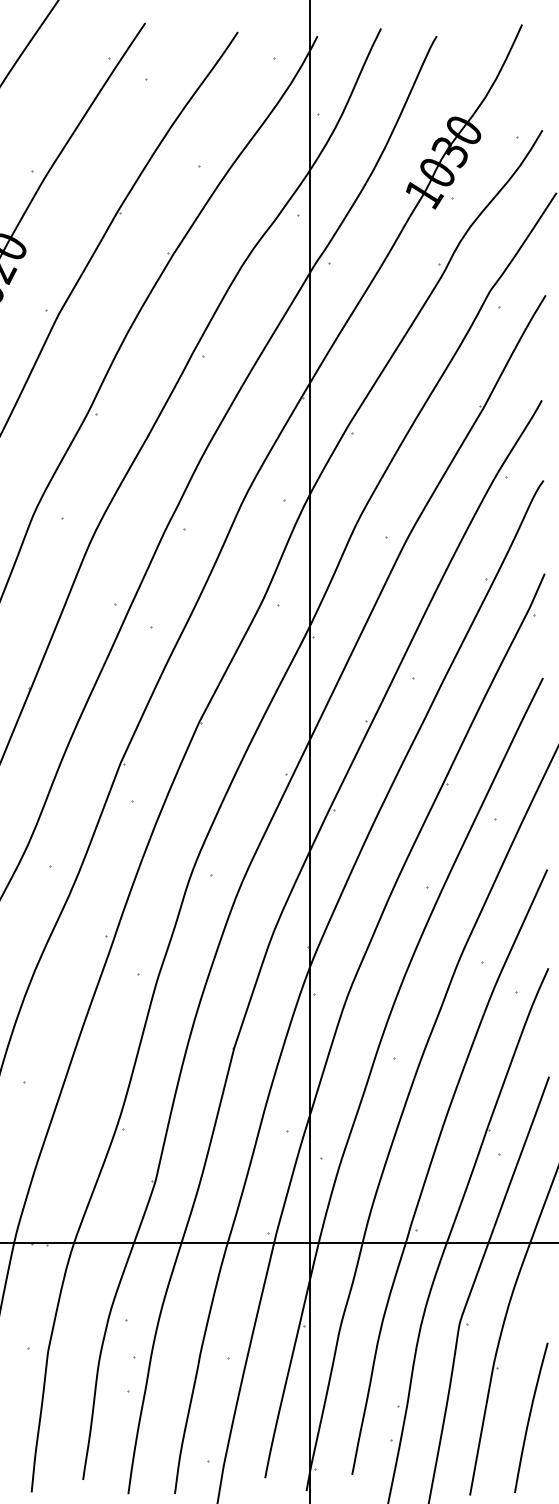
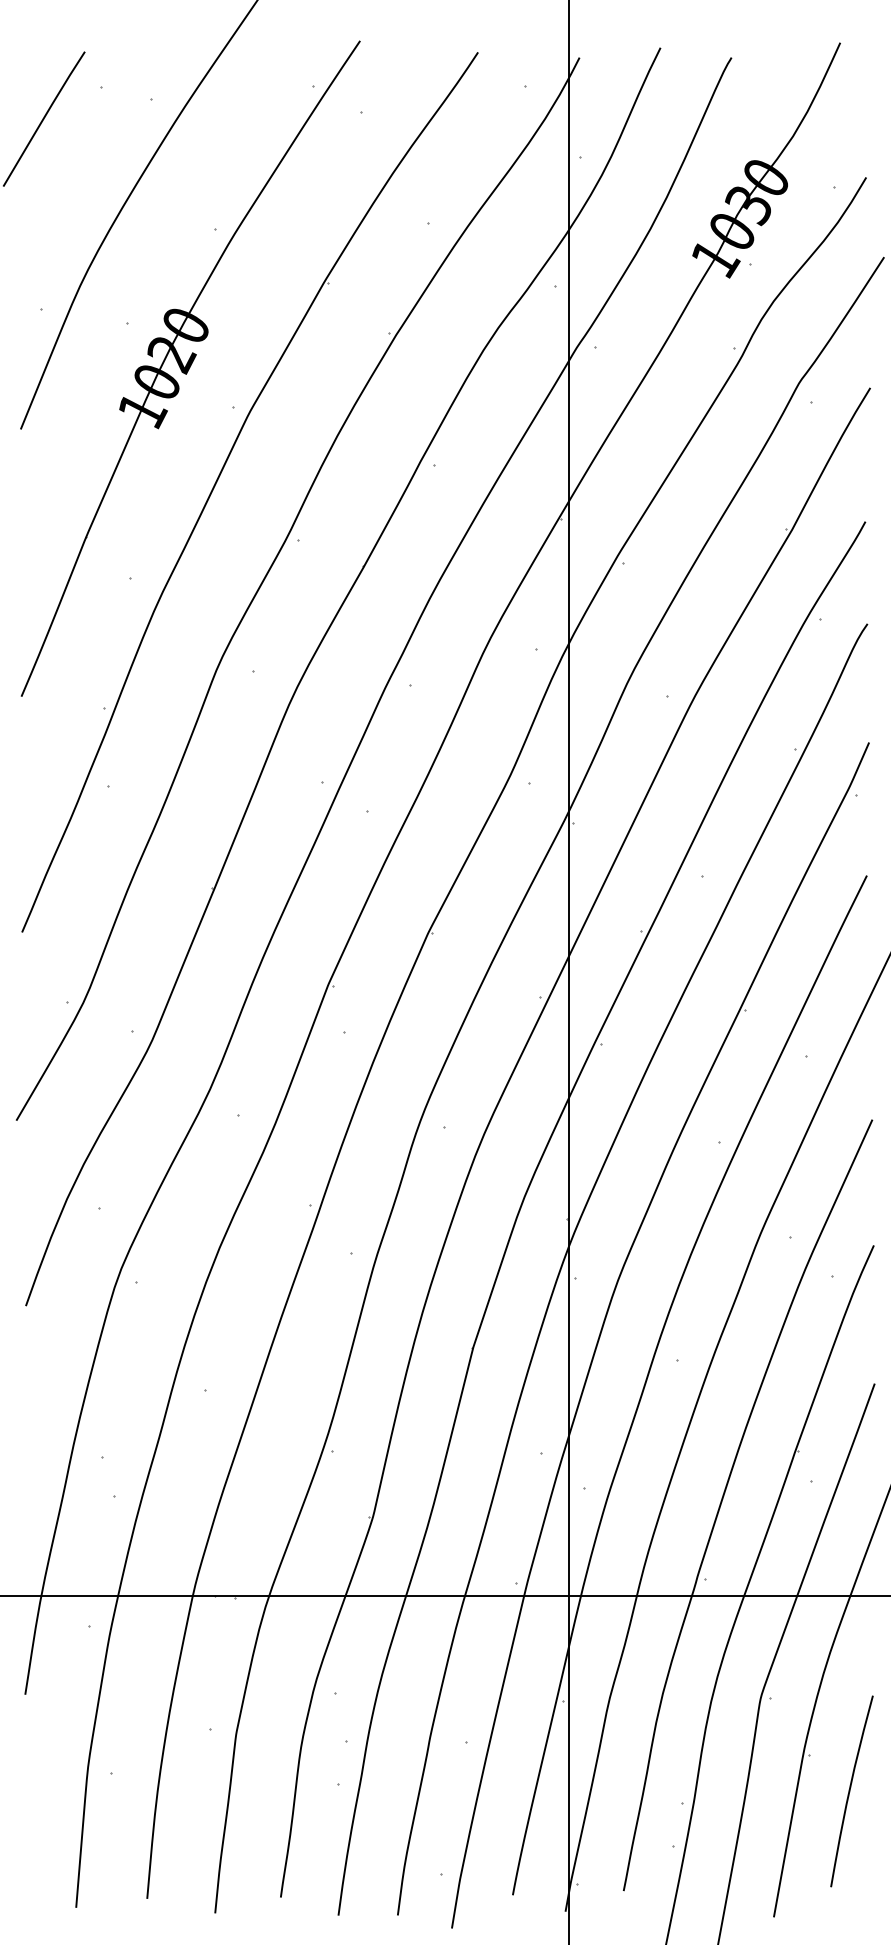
curve: (530, 1417) -> (850, 1791), moved

